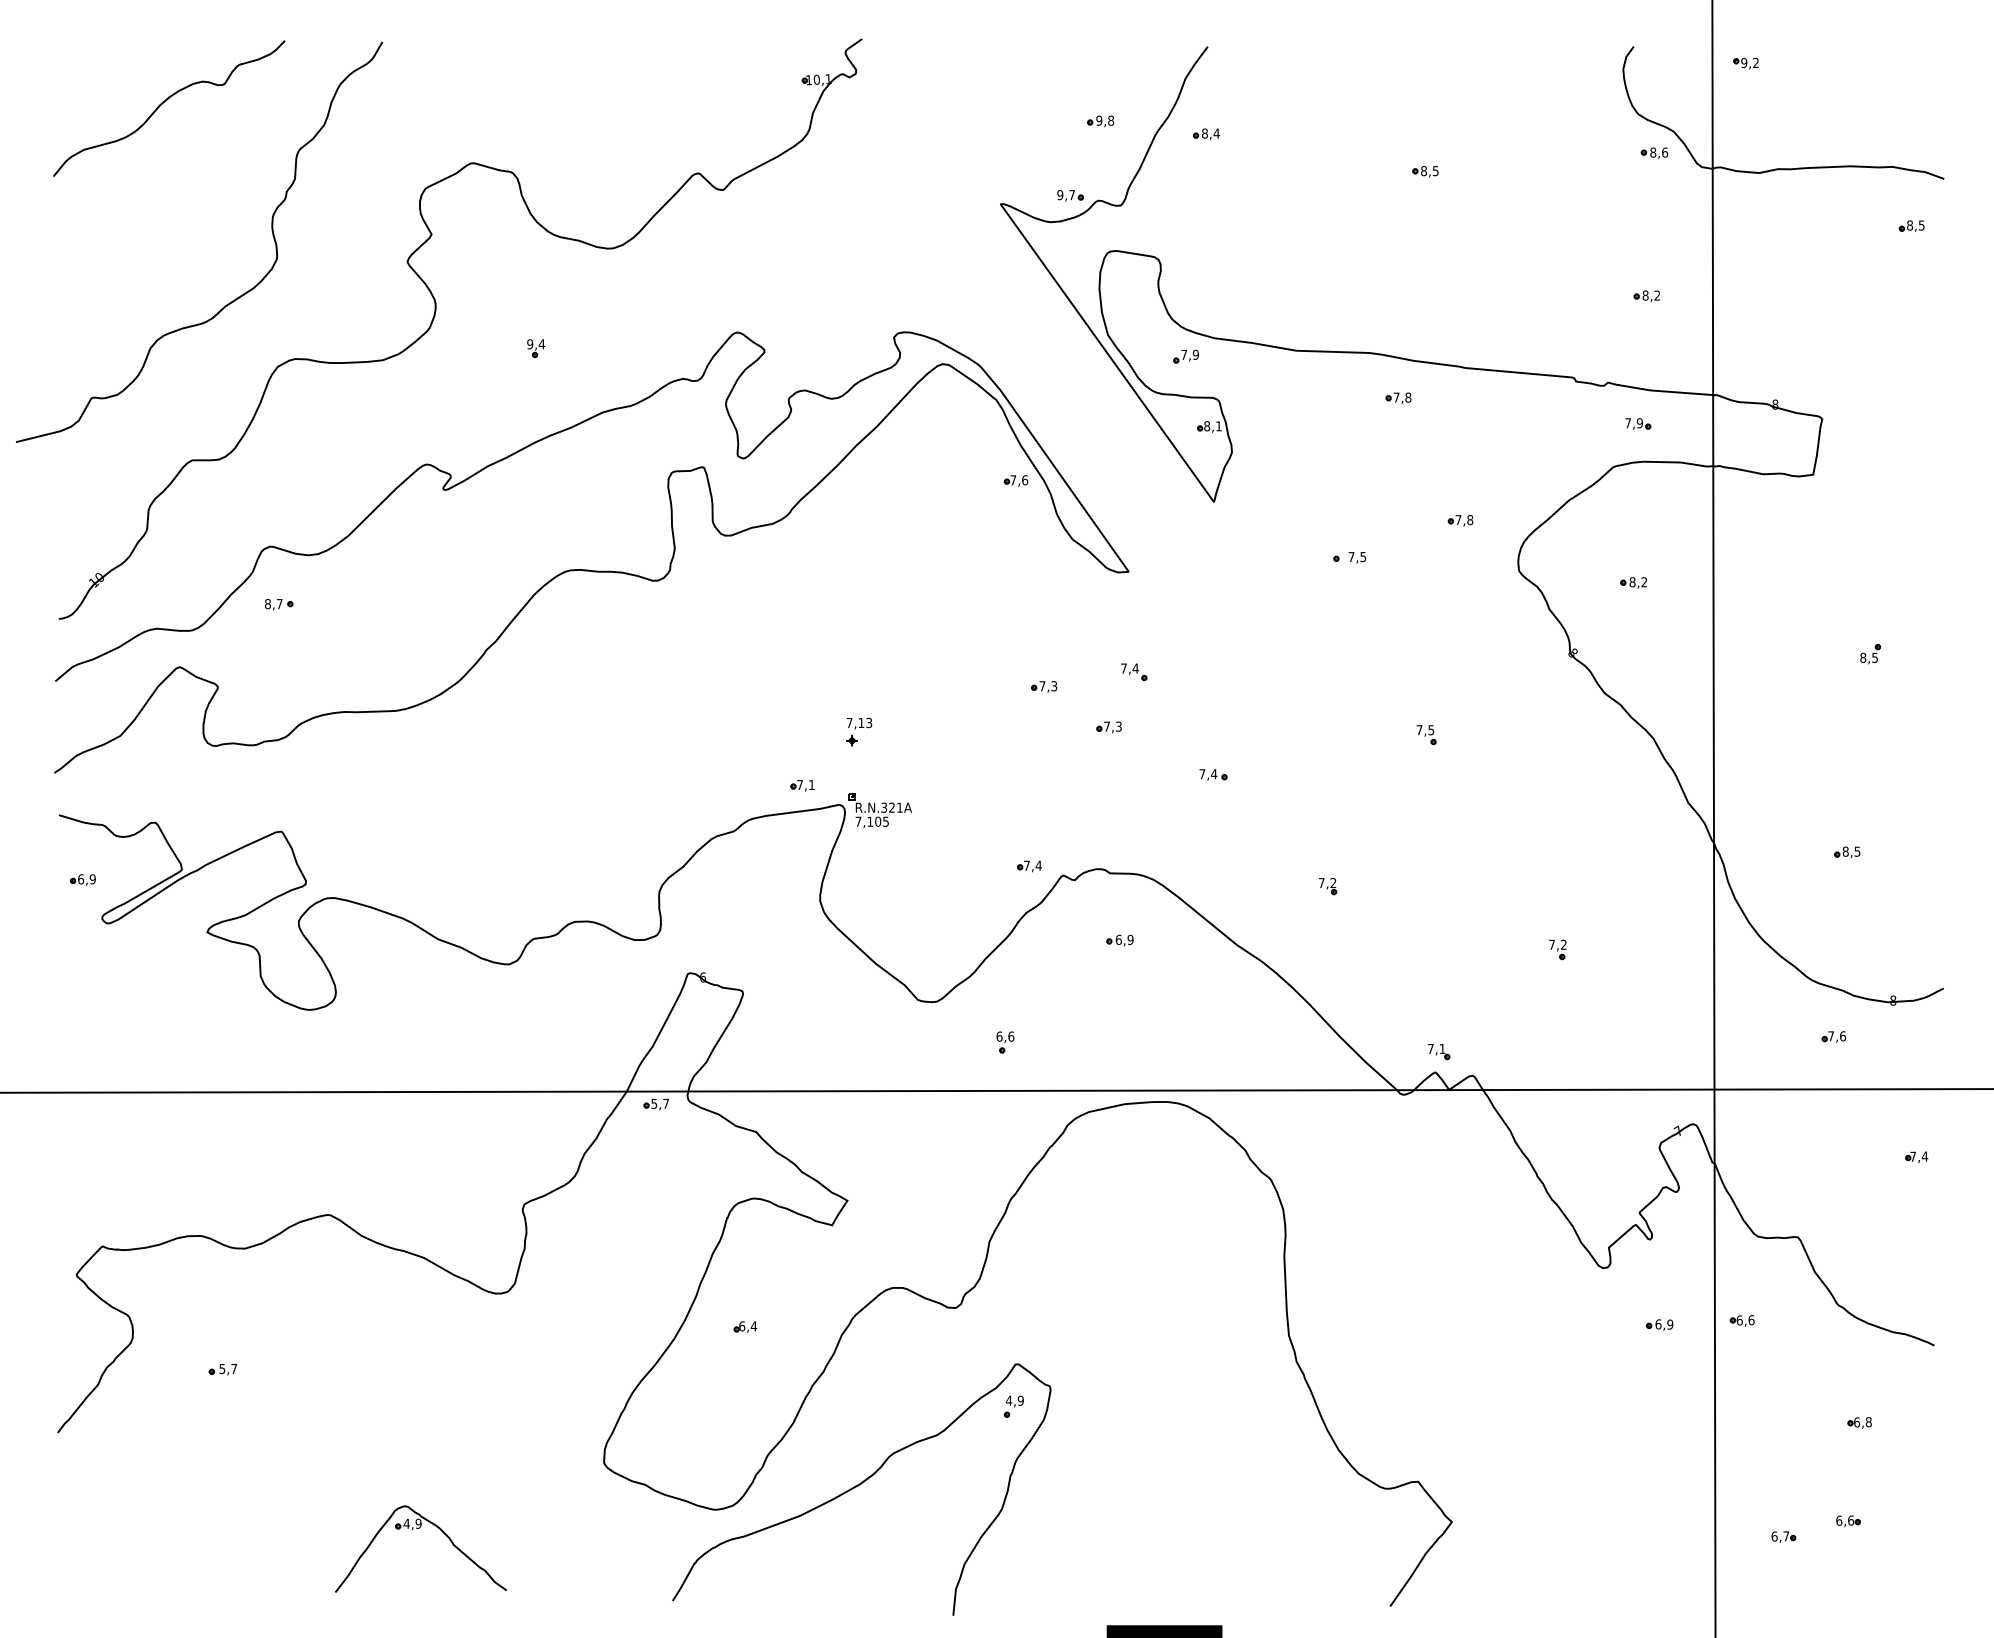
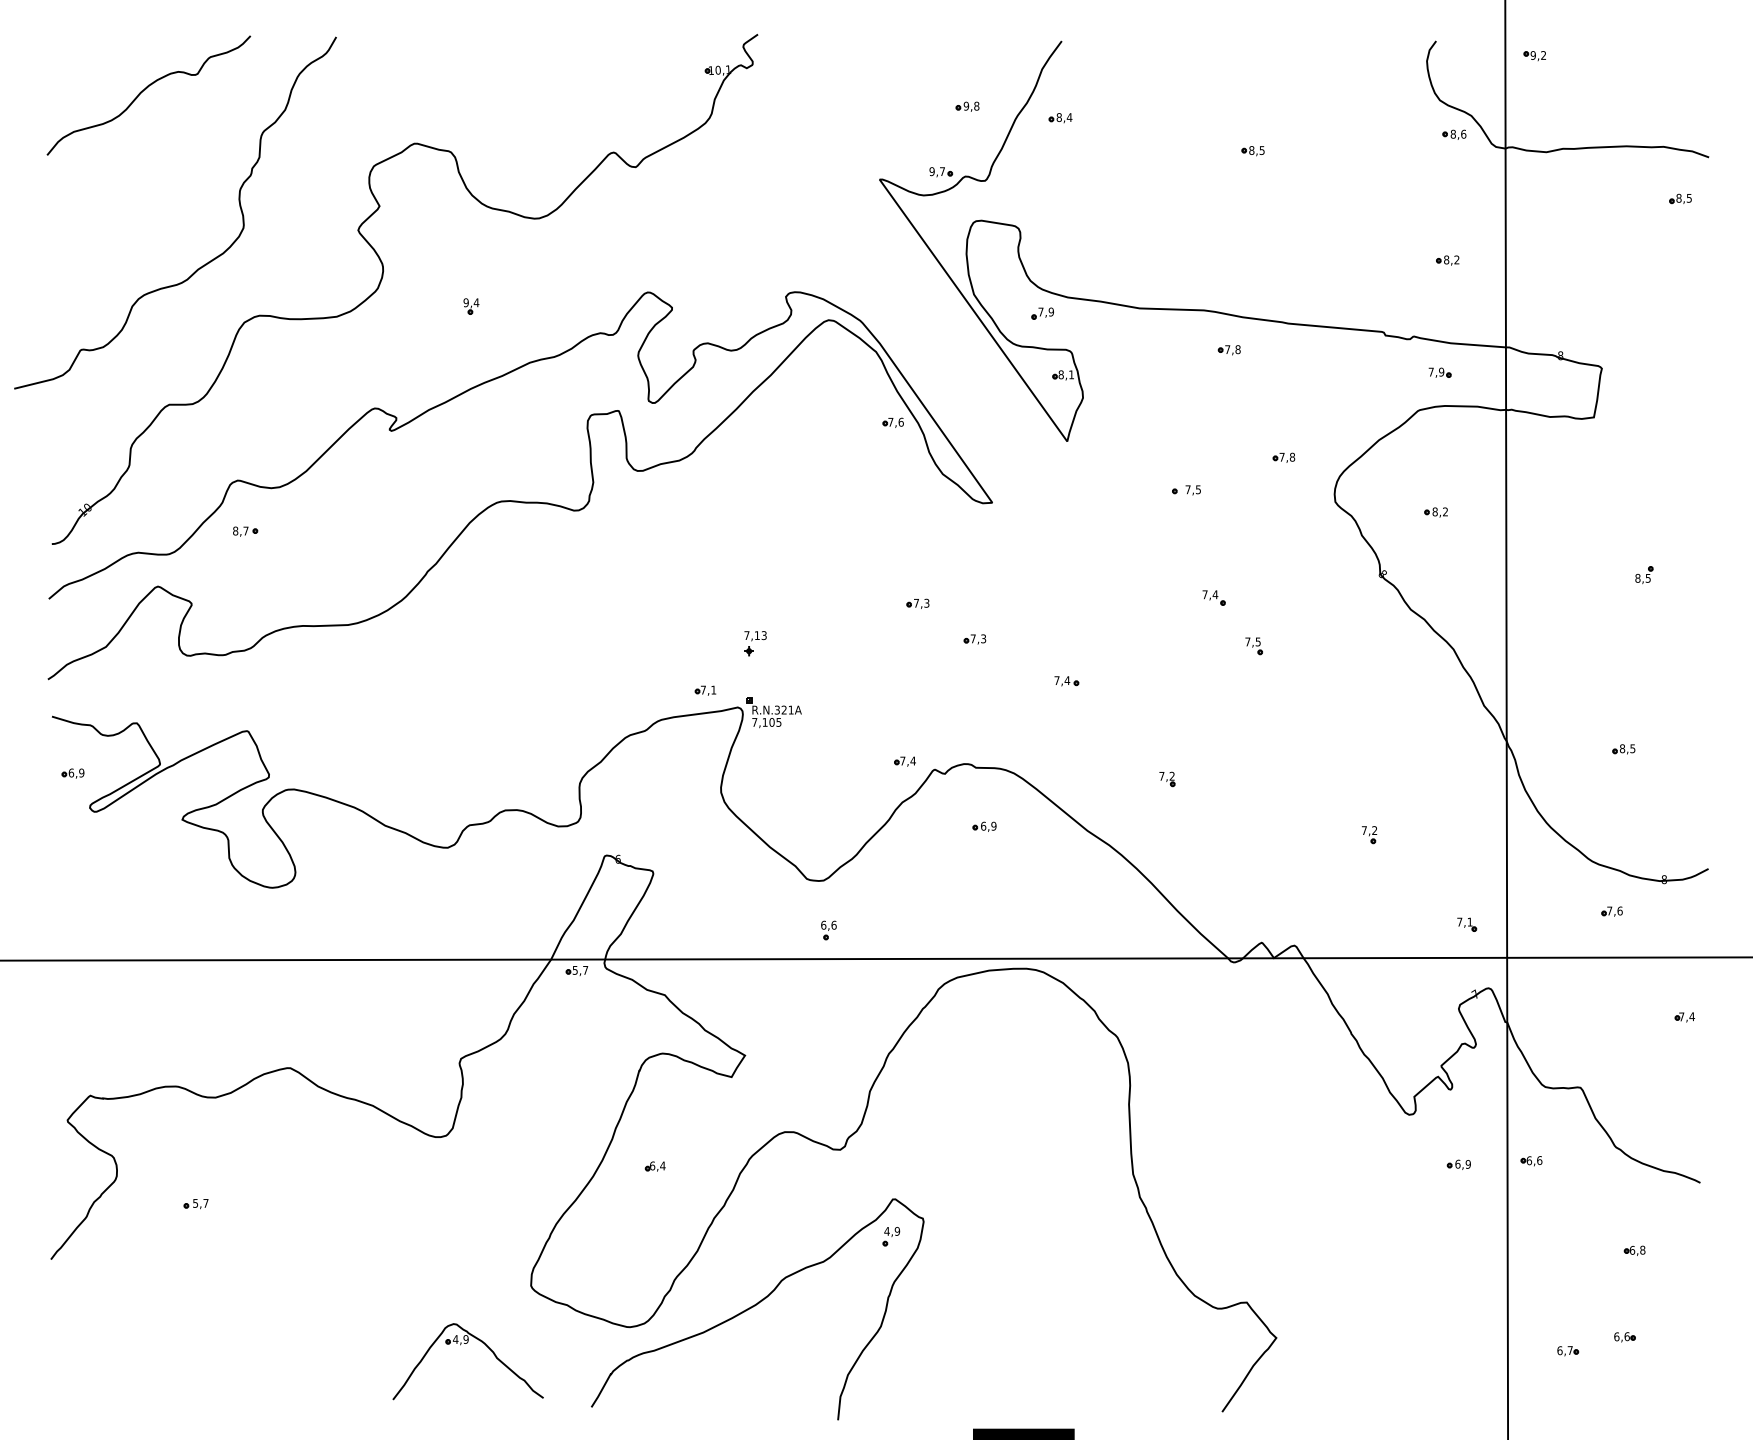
part: (1133, 671) -> (1213, 597), moved
part: (1004, 1042) -> (828, 930), moved
part: (1439, 1051) -> (1467, 924), moved
part: (412, 1530) -> (460, 1345), moved

